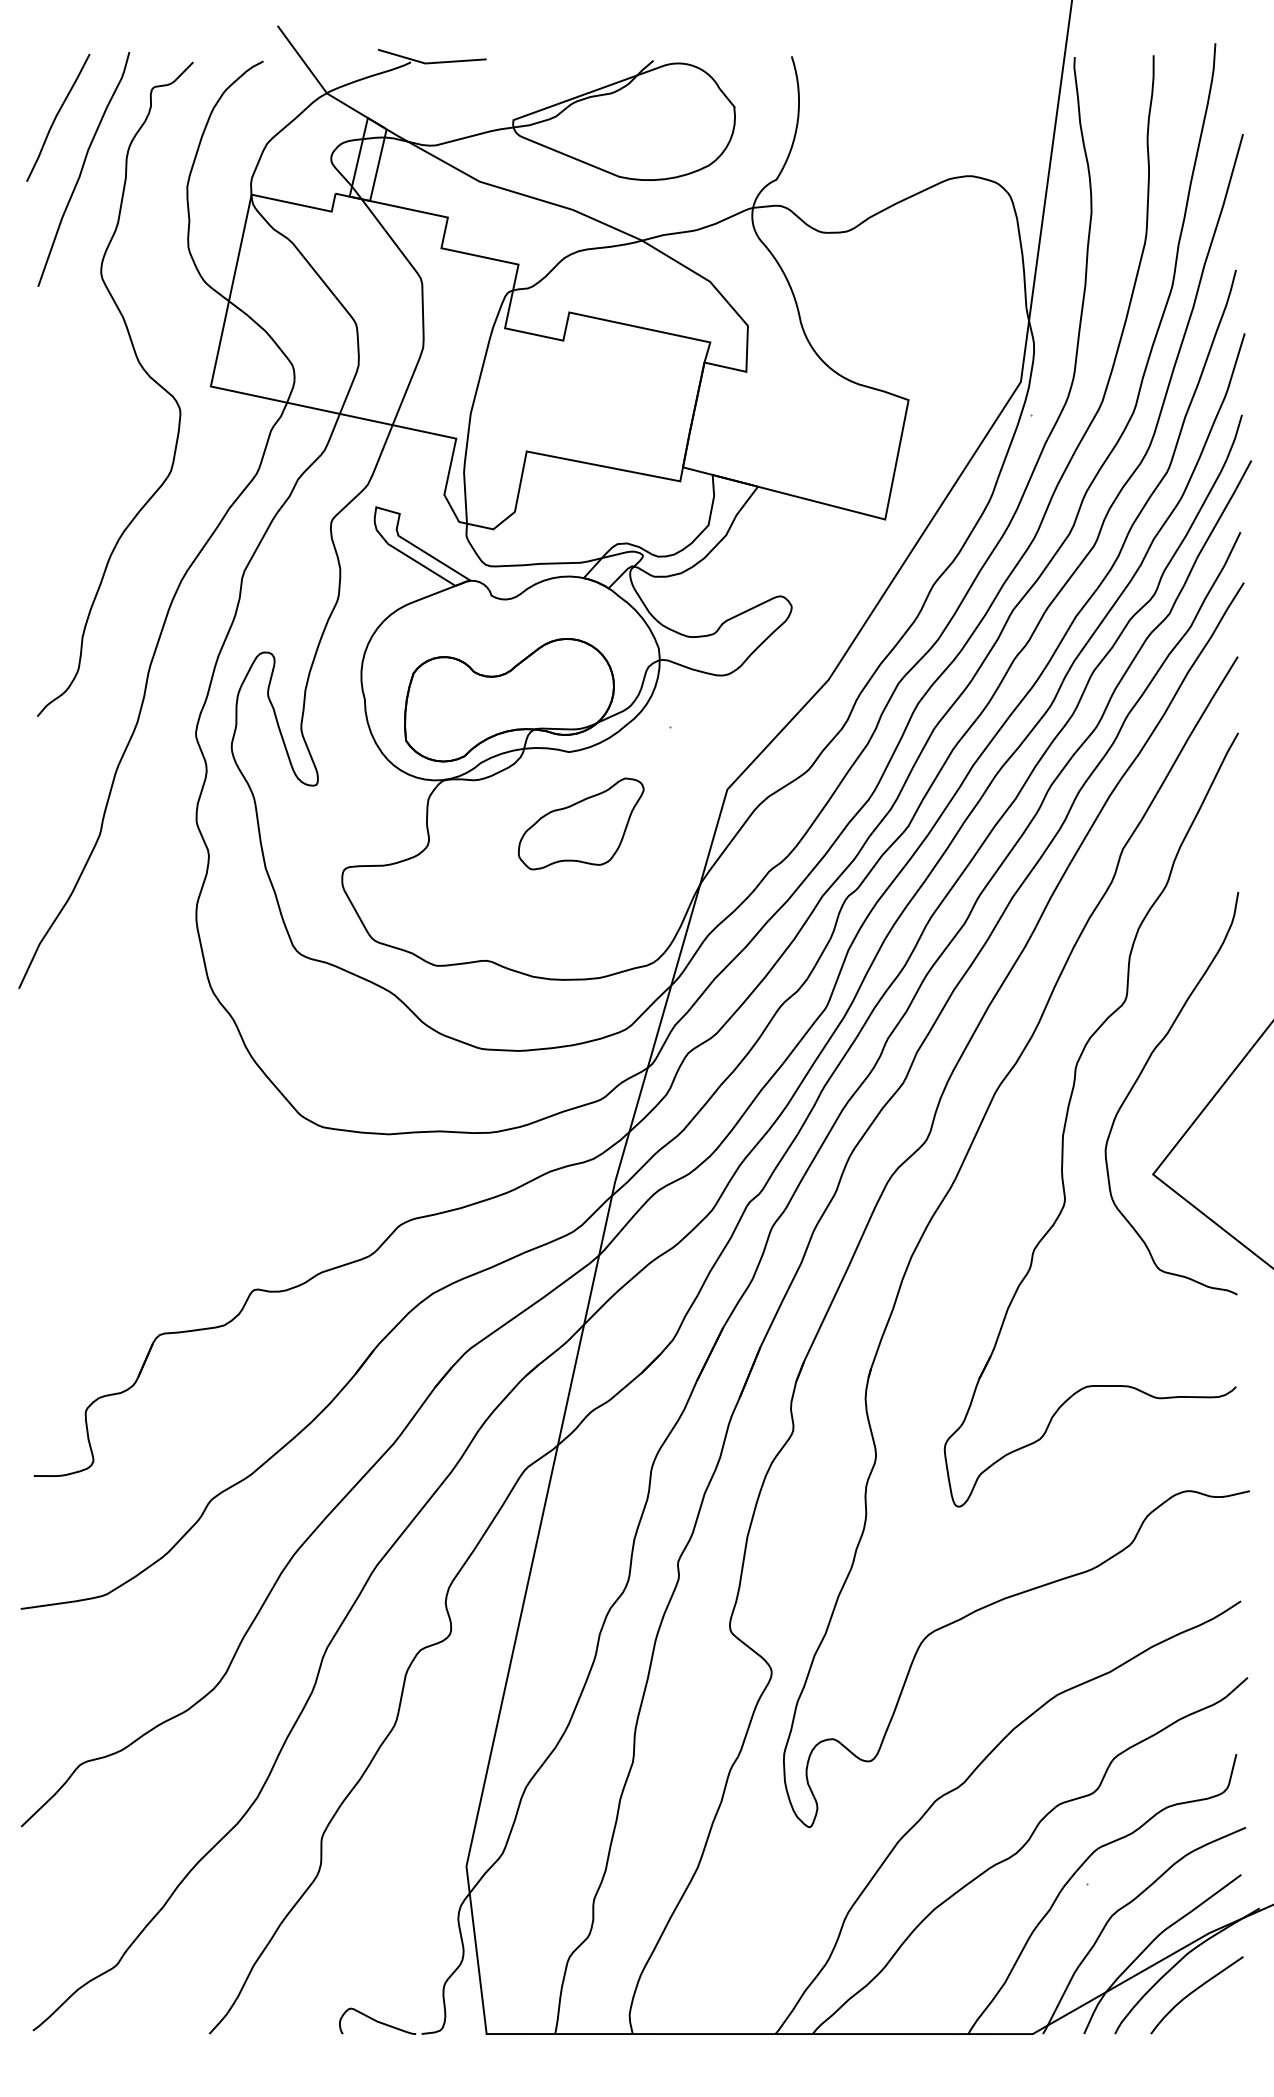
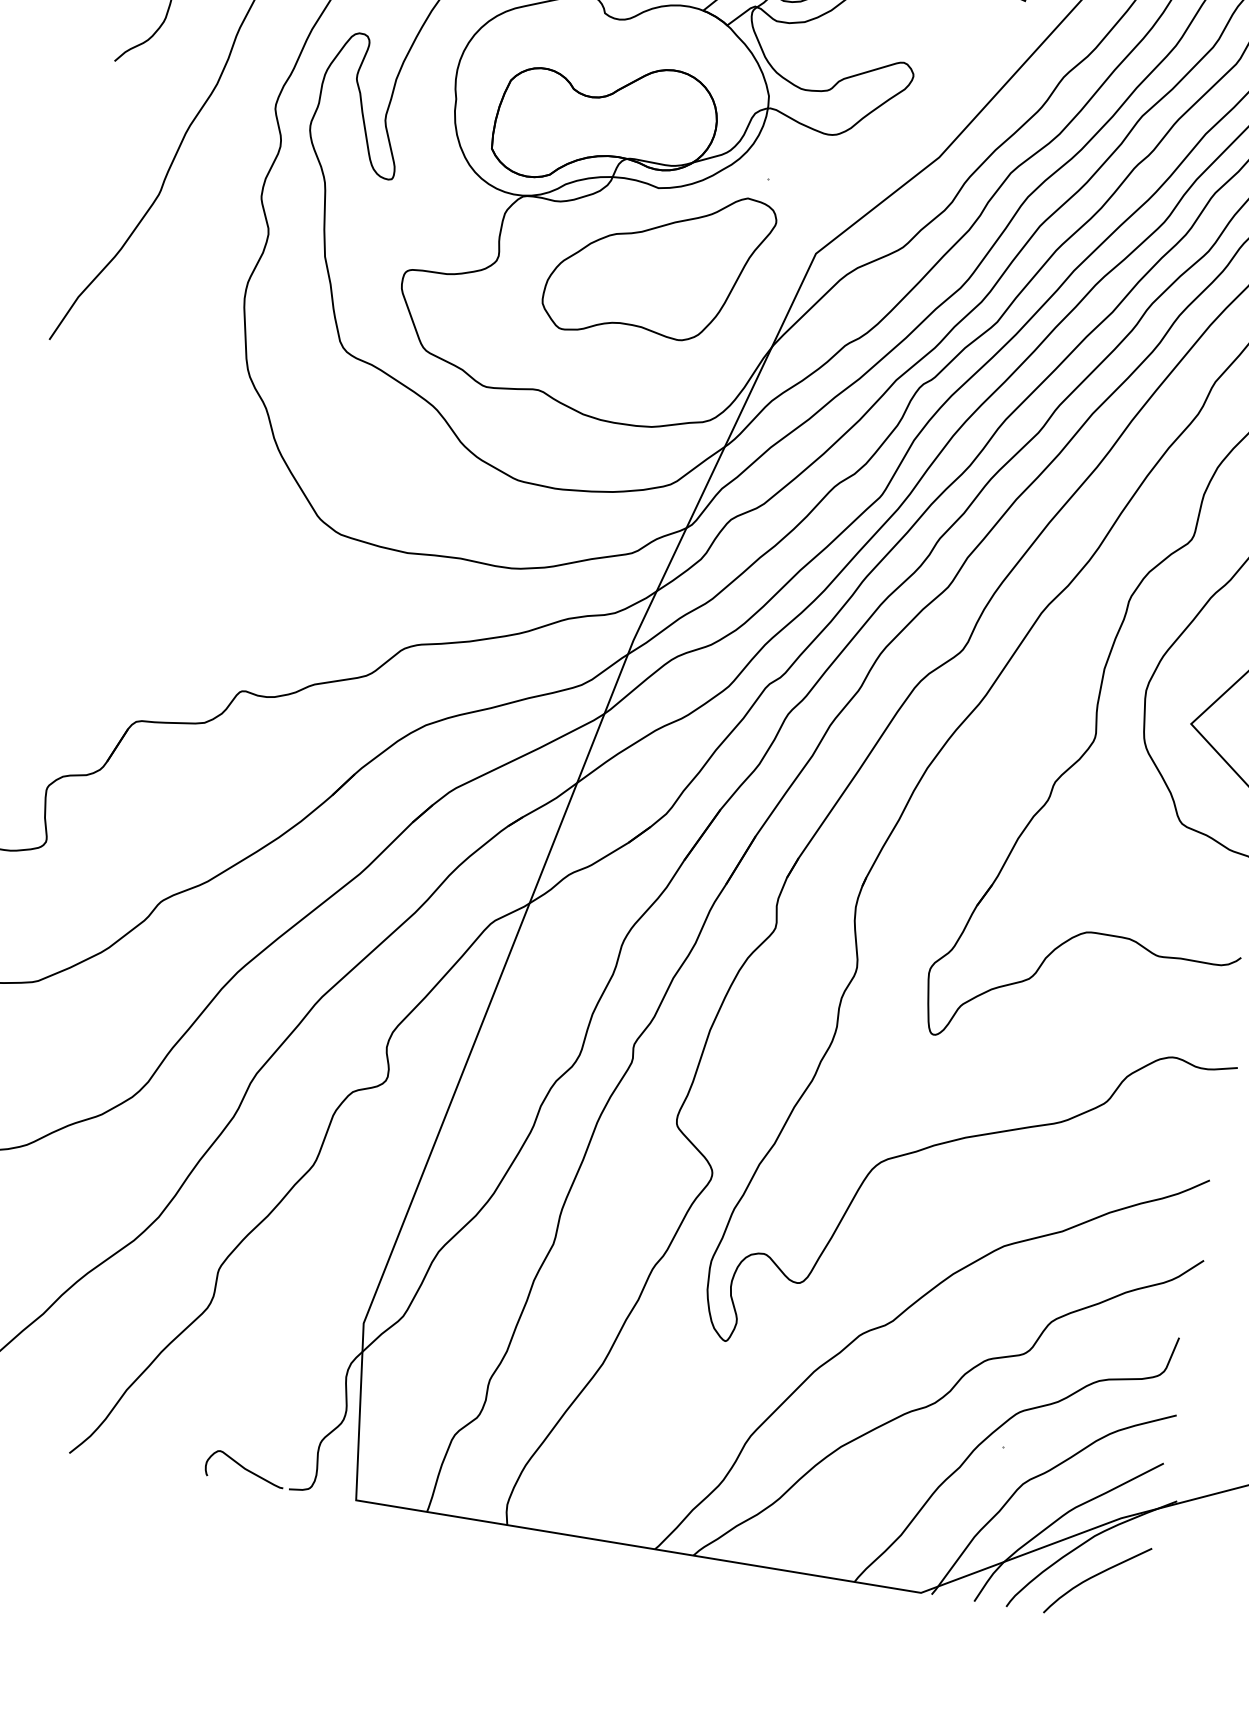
part: (581, 823) -> (659, 264), size x1.67

